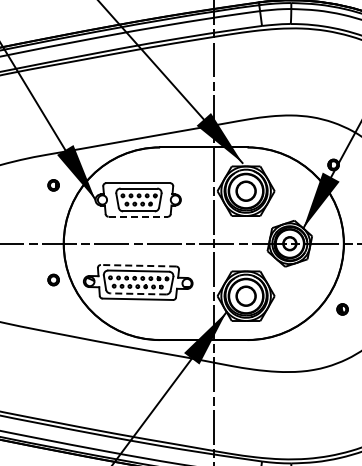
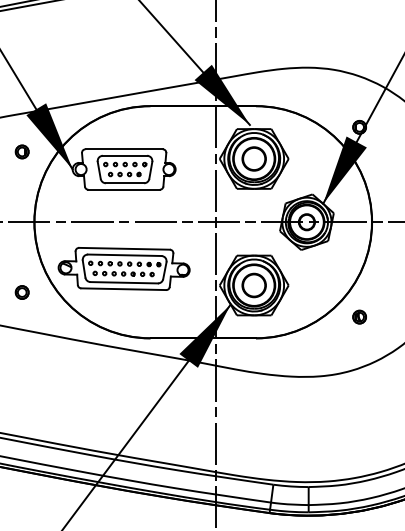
line: (138, 216) -> (124, 189), dashed -> solid
line: (138, 265) -> (124, 248), dashed -> solid
part: (53, 279) -> (22, 291), moved
line: (138, 293) -> (124, 282), dashed -> solid
part: (342, 309) -> (359, 317), moved

